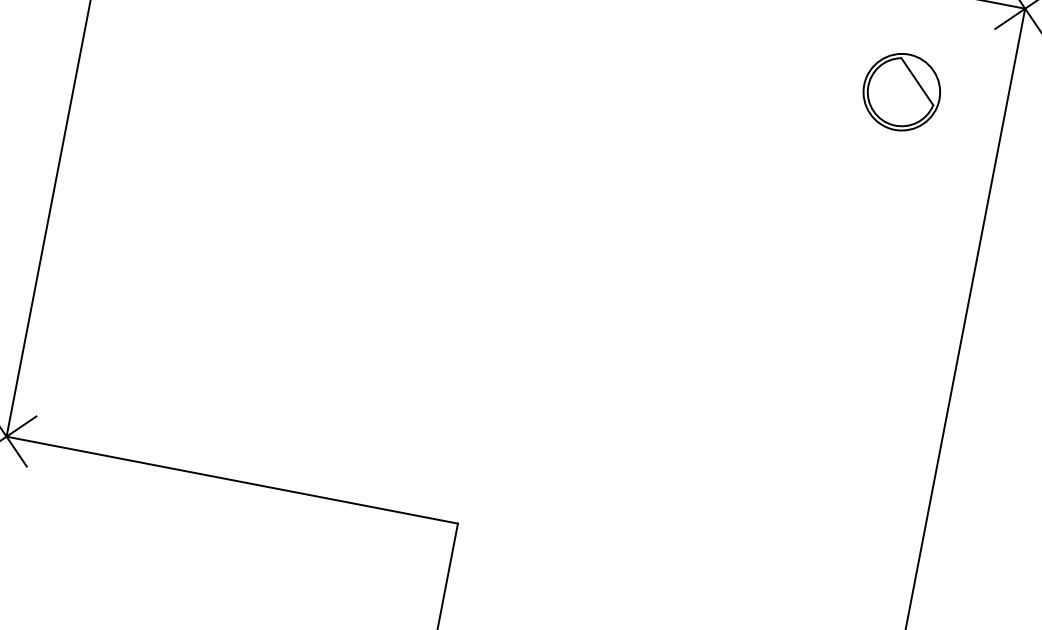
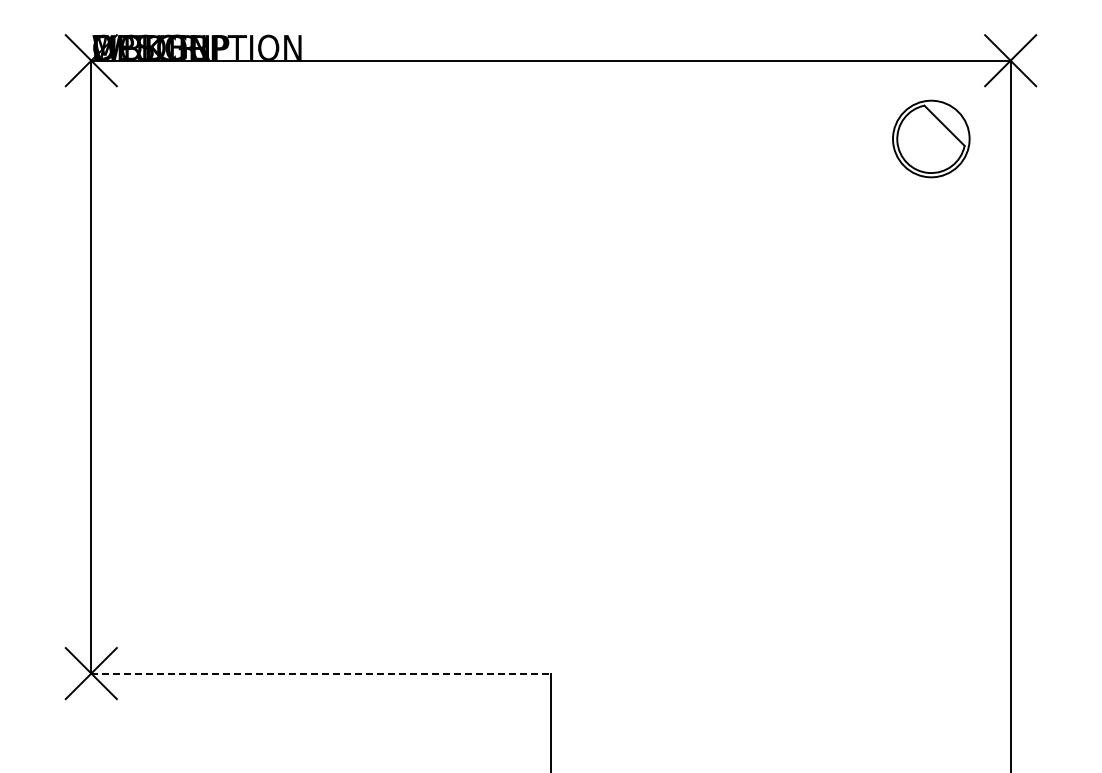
part: (902, 91) -> (931, 138), moved
line: (232, 480) -> (321, 673), solid -> dashed

